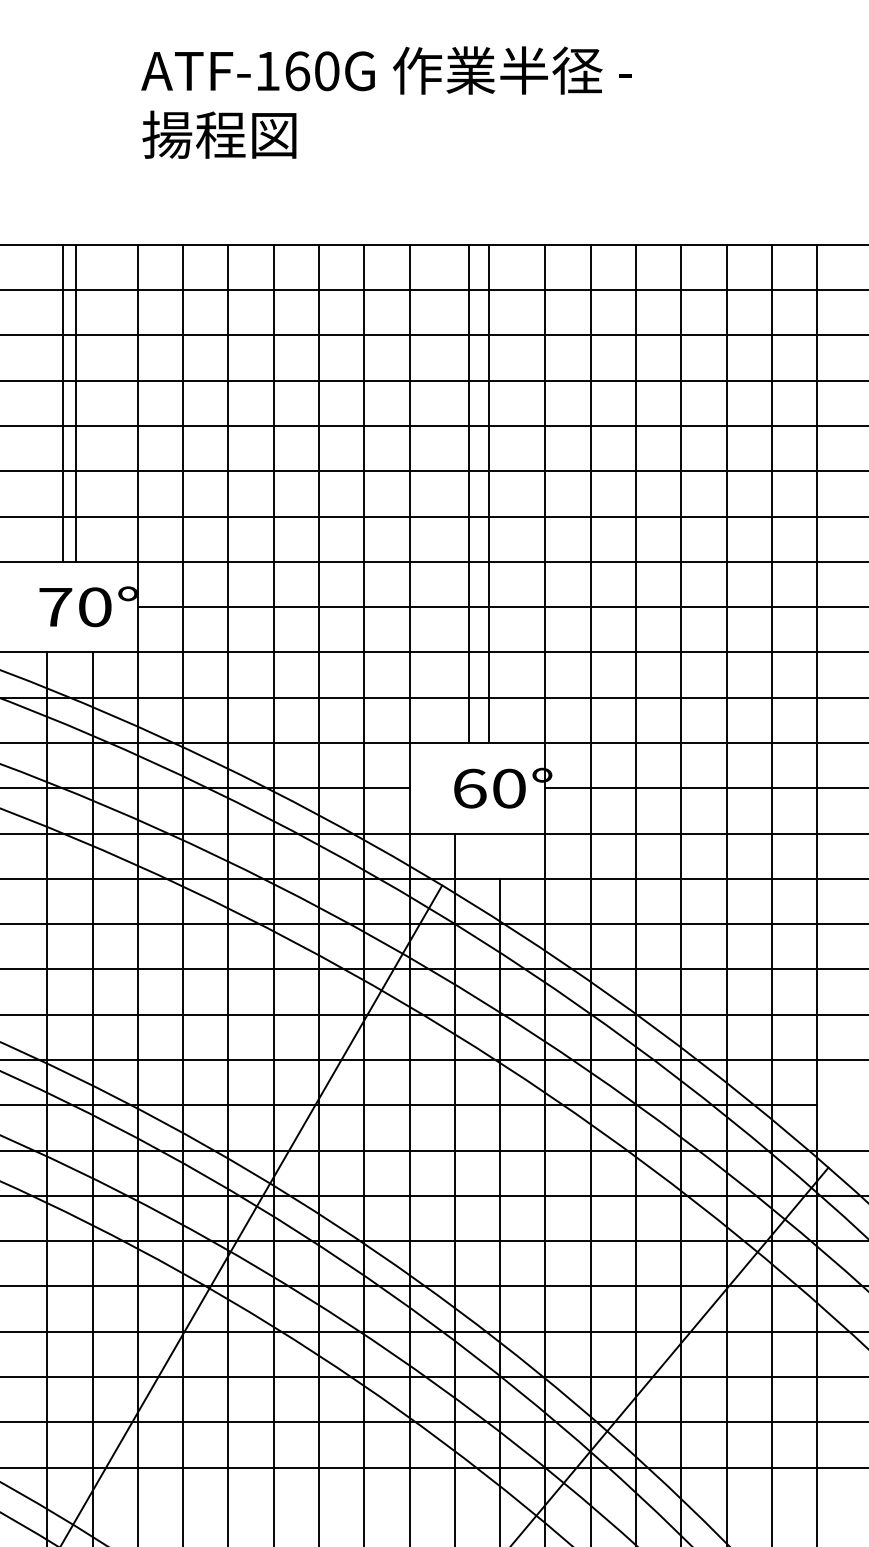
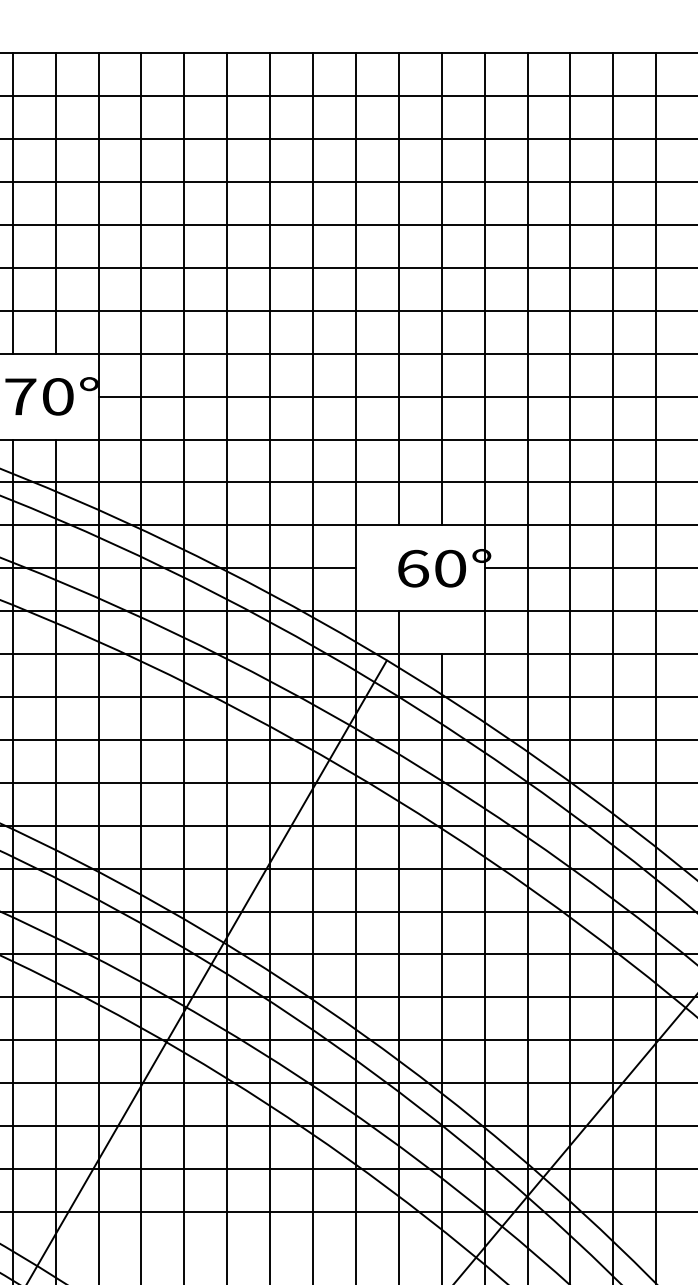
line: (62, 402) -> (55, 202), moved
line: (76, 402) -> (12, 202), moved
line: (469, 493) -> (442, 289), moved
line: (488, 493) -> (398, 289), moved

